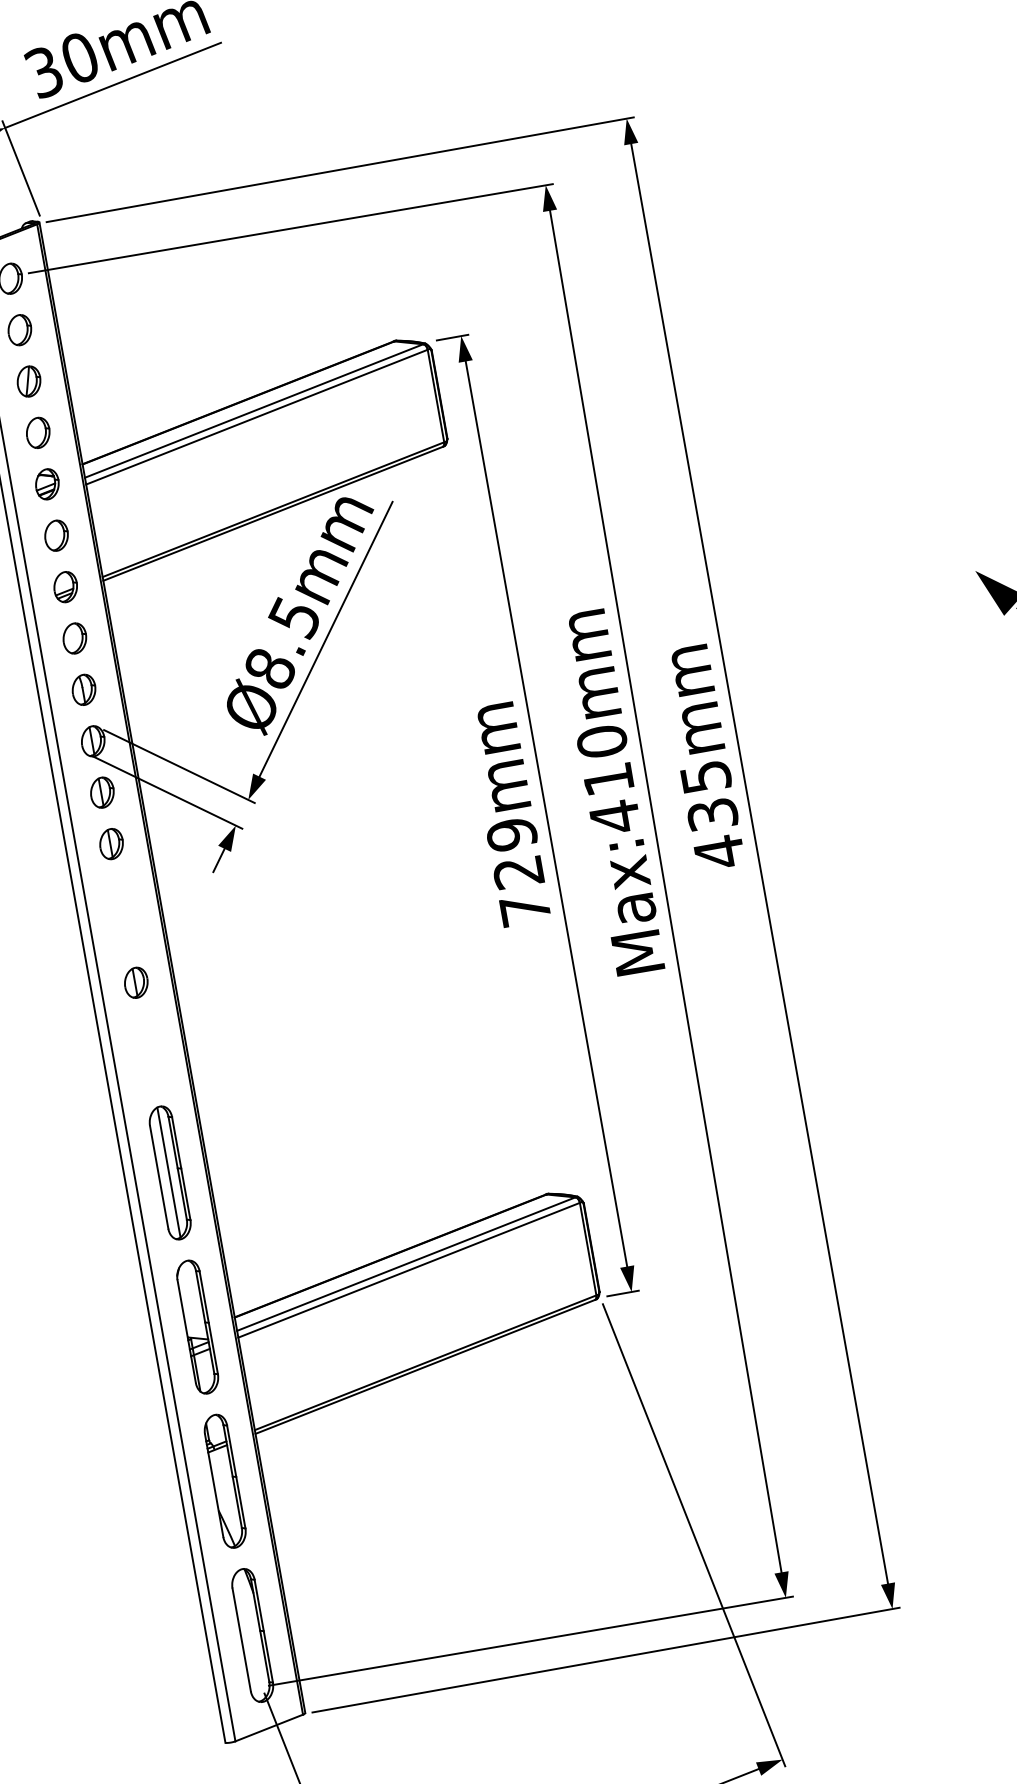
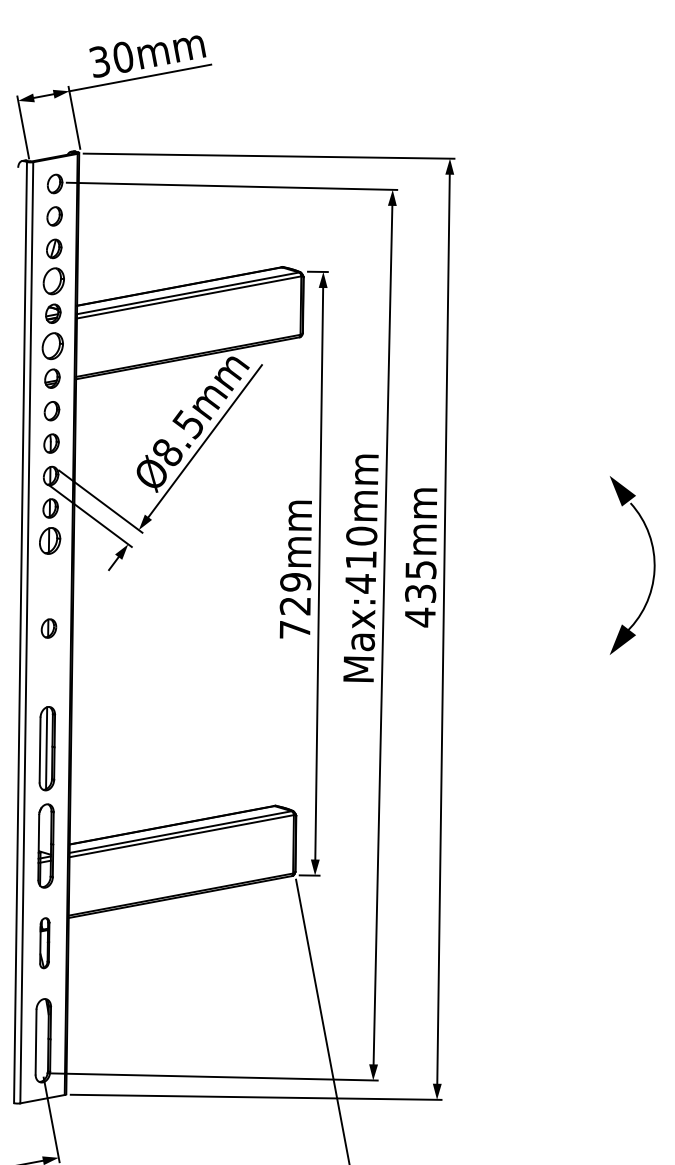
part: (37, 433) -> (53, 281), size x1.4
part: (56, 536) -> (52, 346), size x1.4
part: (111, 843) -> (50, 540), size x1.4
part: (224, 1479) -> (44, 942), size x0.6

